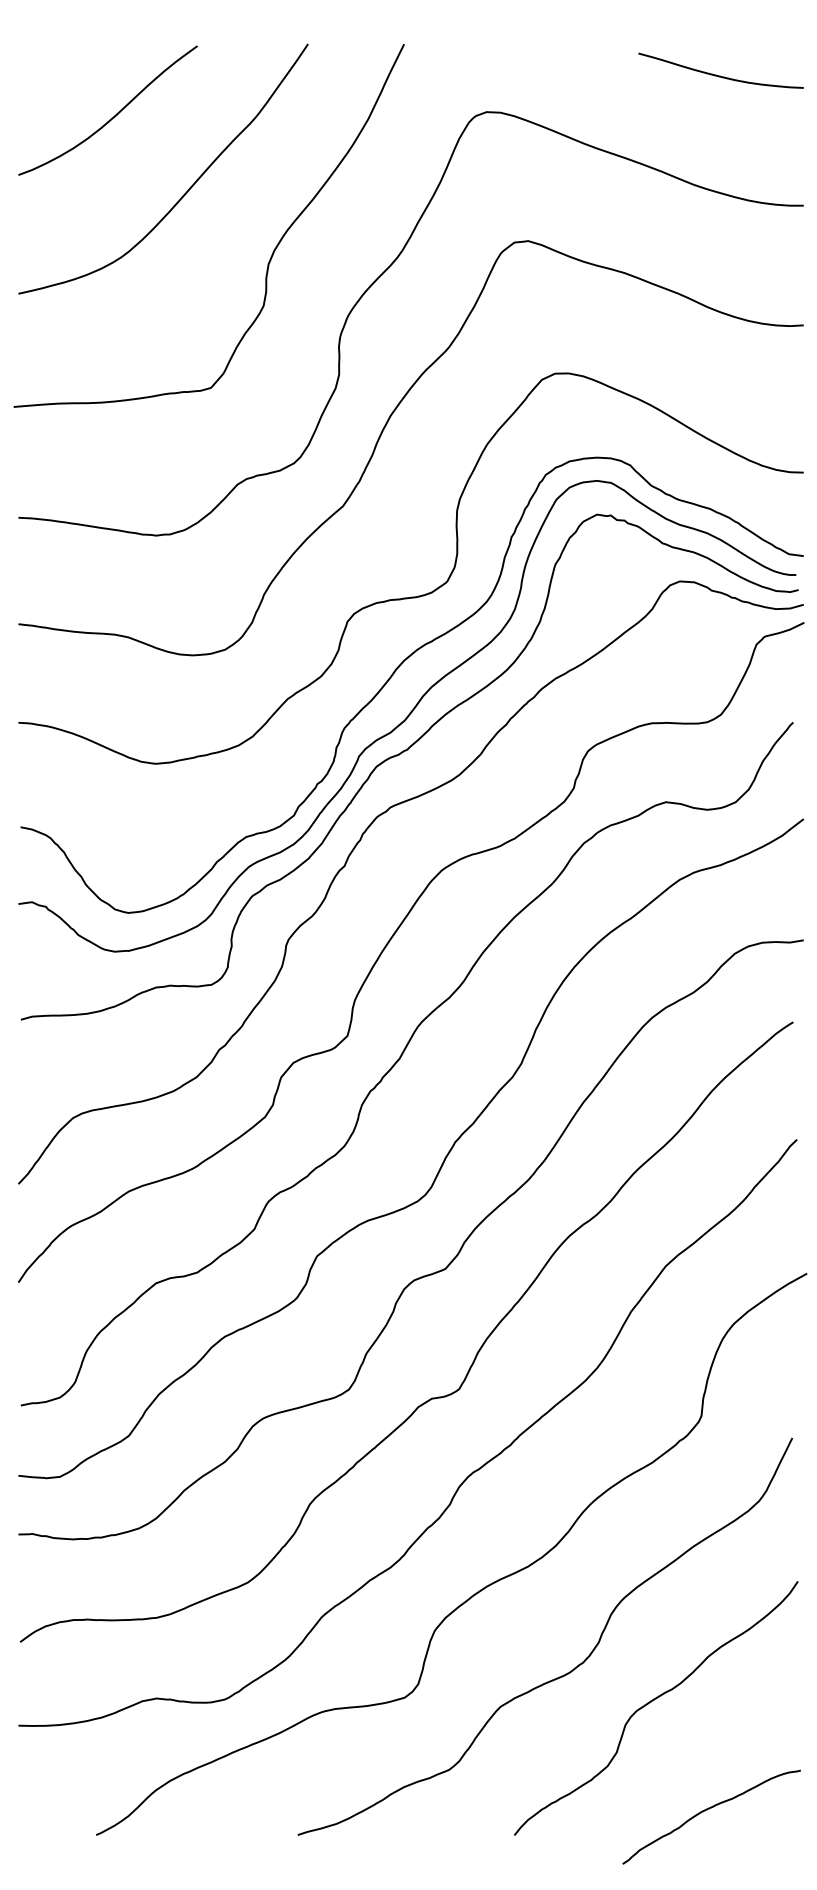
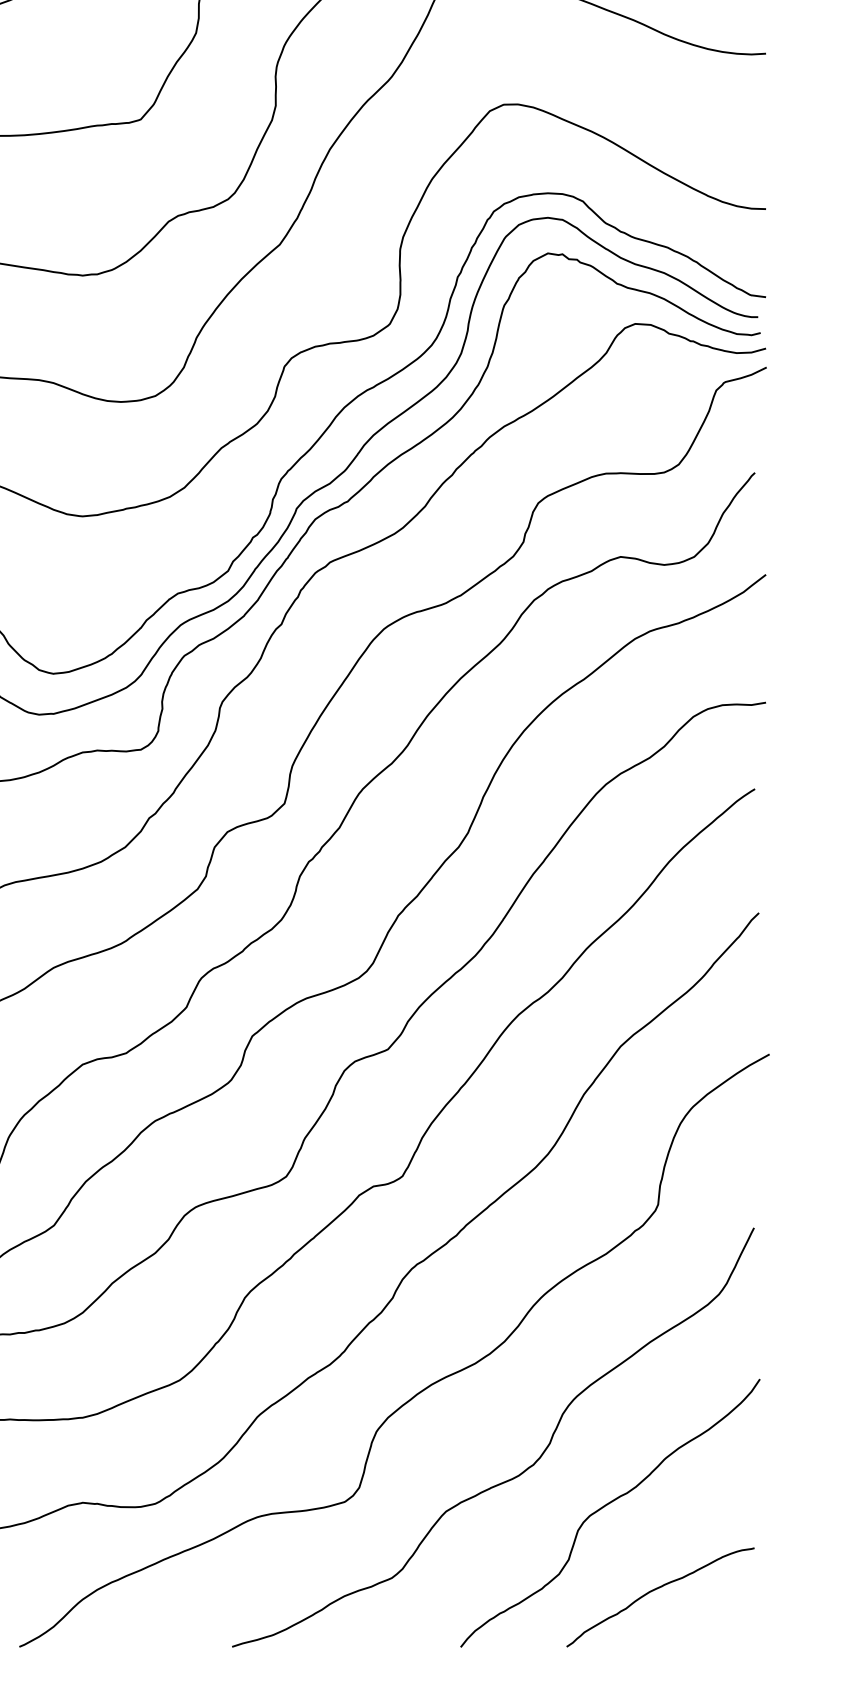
curve: (707, 1810) -> (656, 1590), moved

